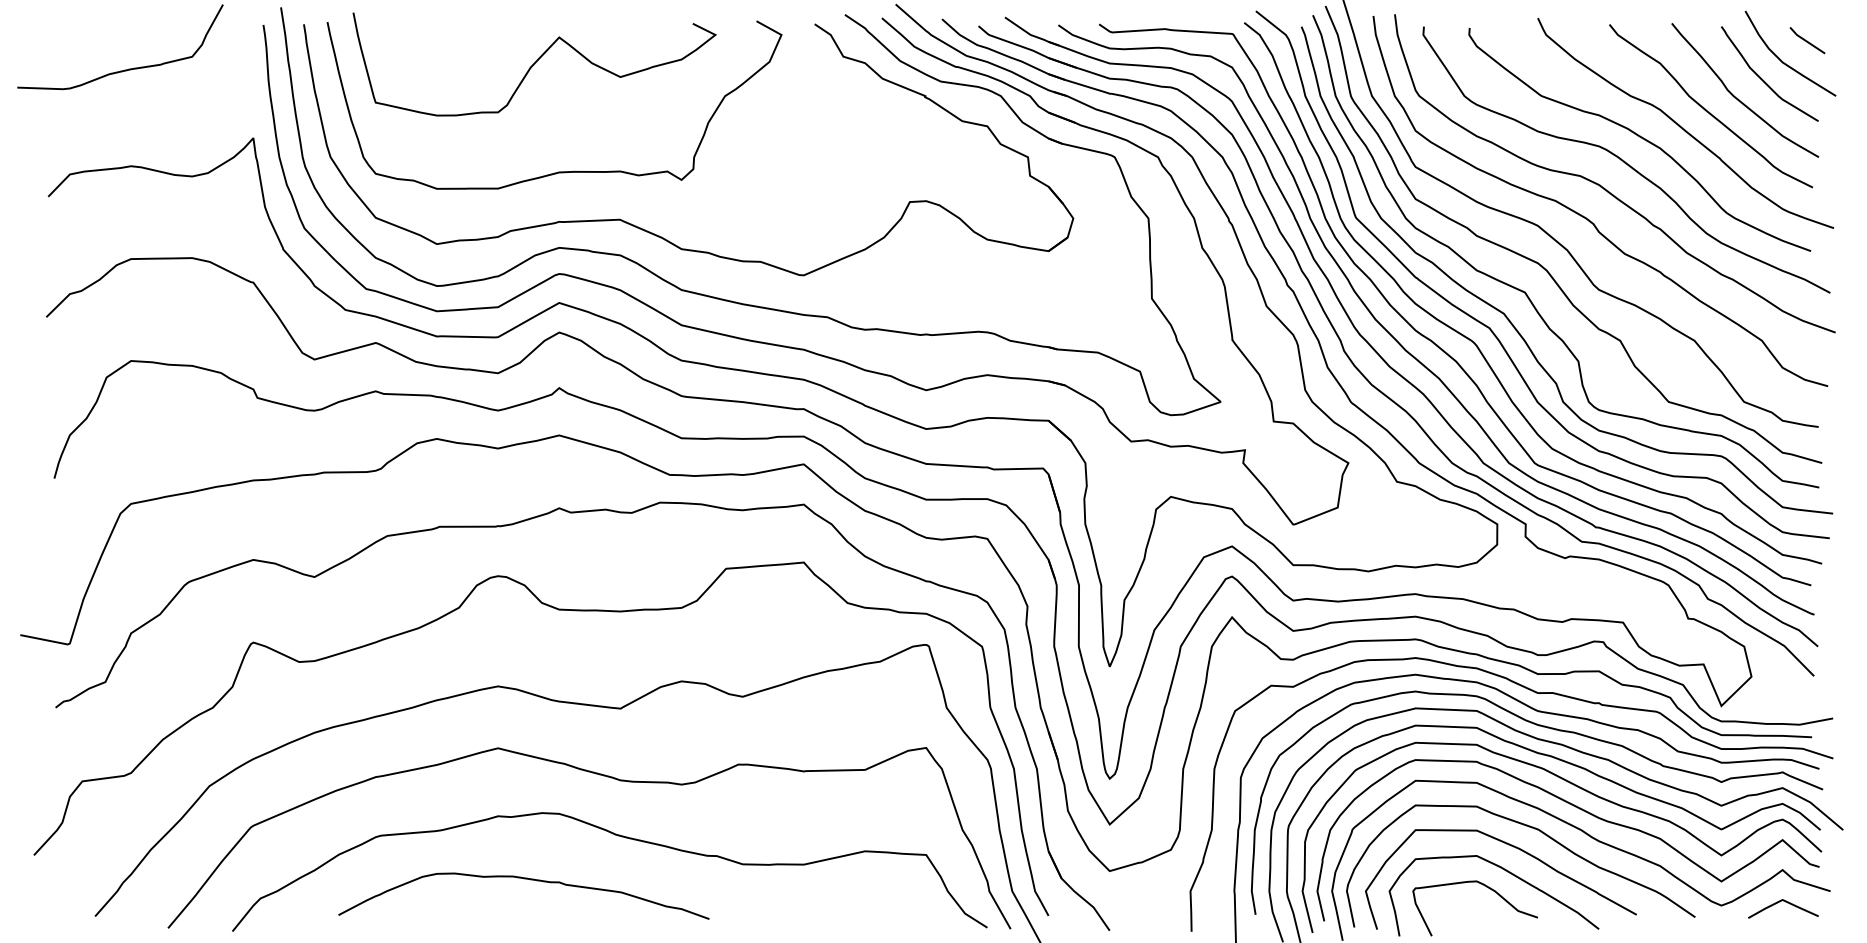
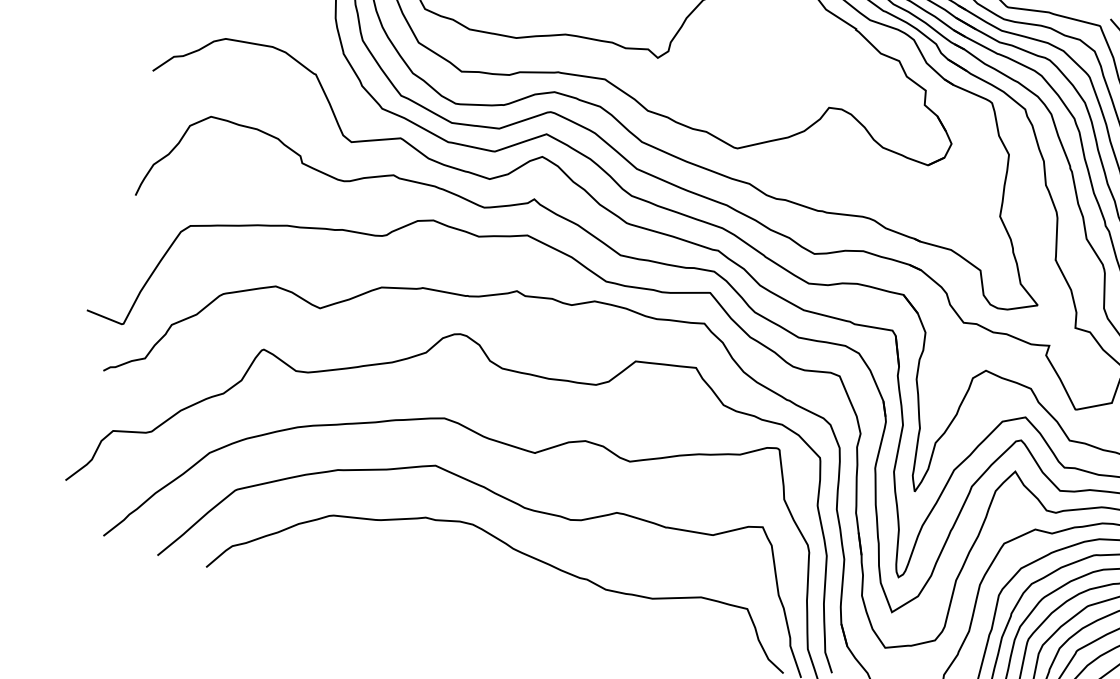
curve: (524, 879) -> (436, 569), removed

